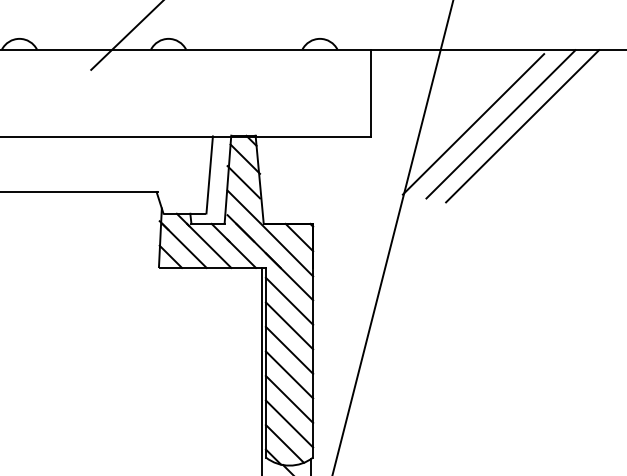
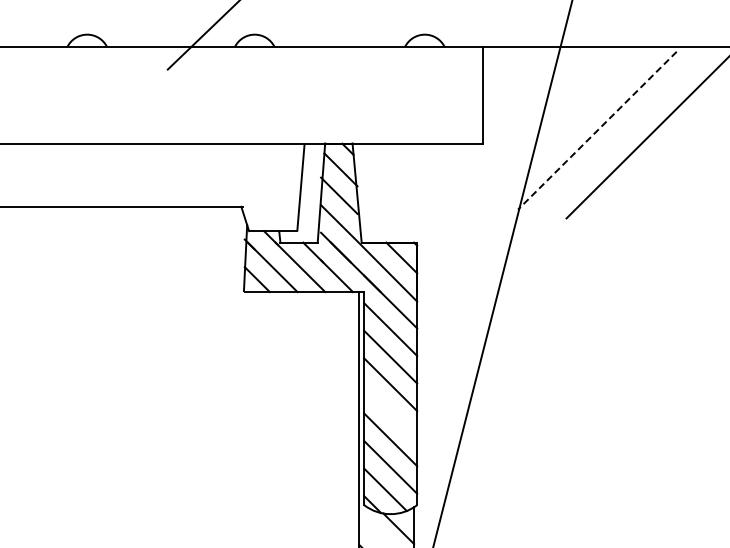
line: (473, 124) -> (597, 130), solid -> dashed
line: (500, 124) -> (627, 130), removed
line: (289, 374) -> (390, 411), removed

